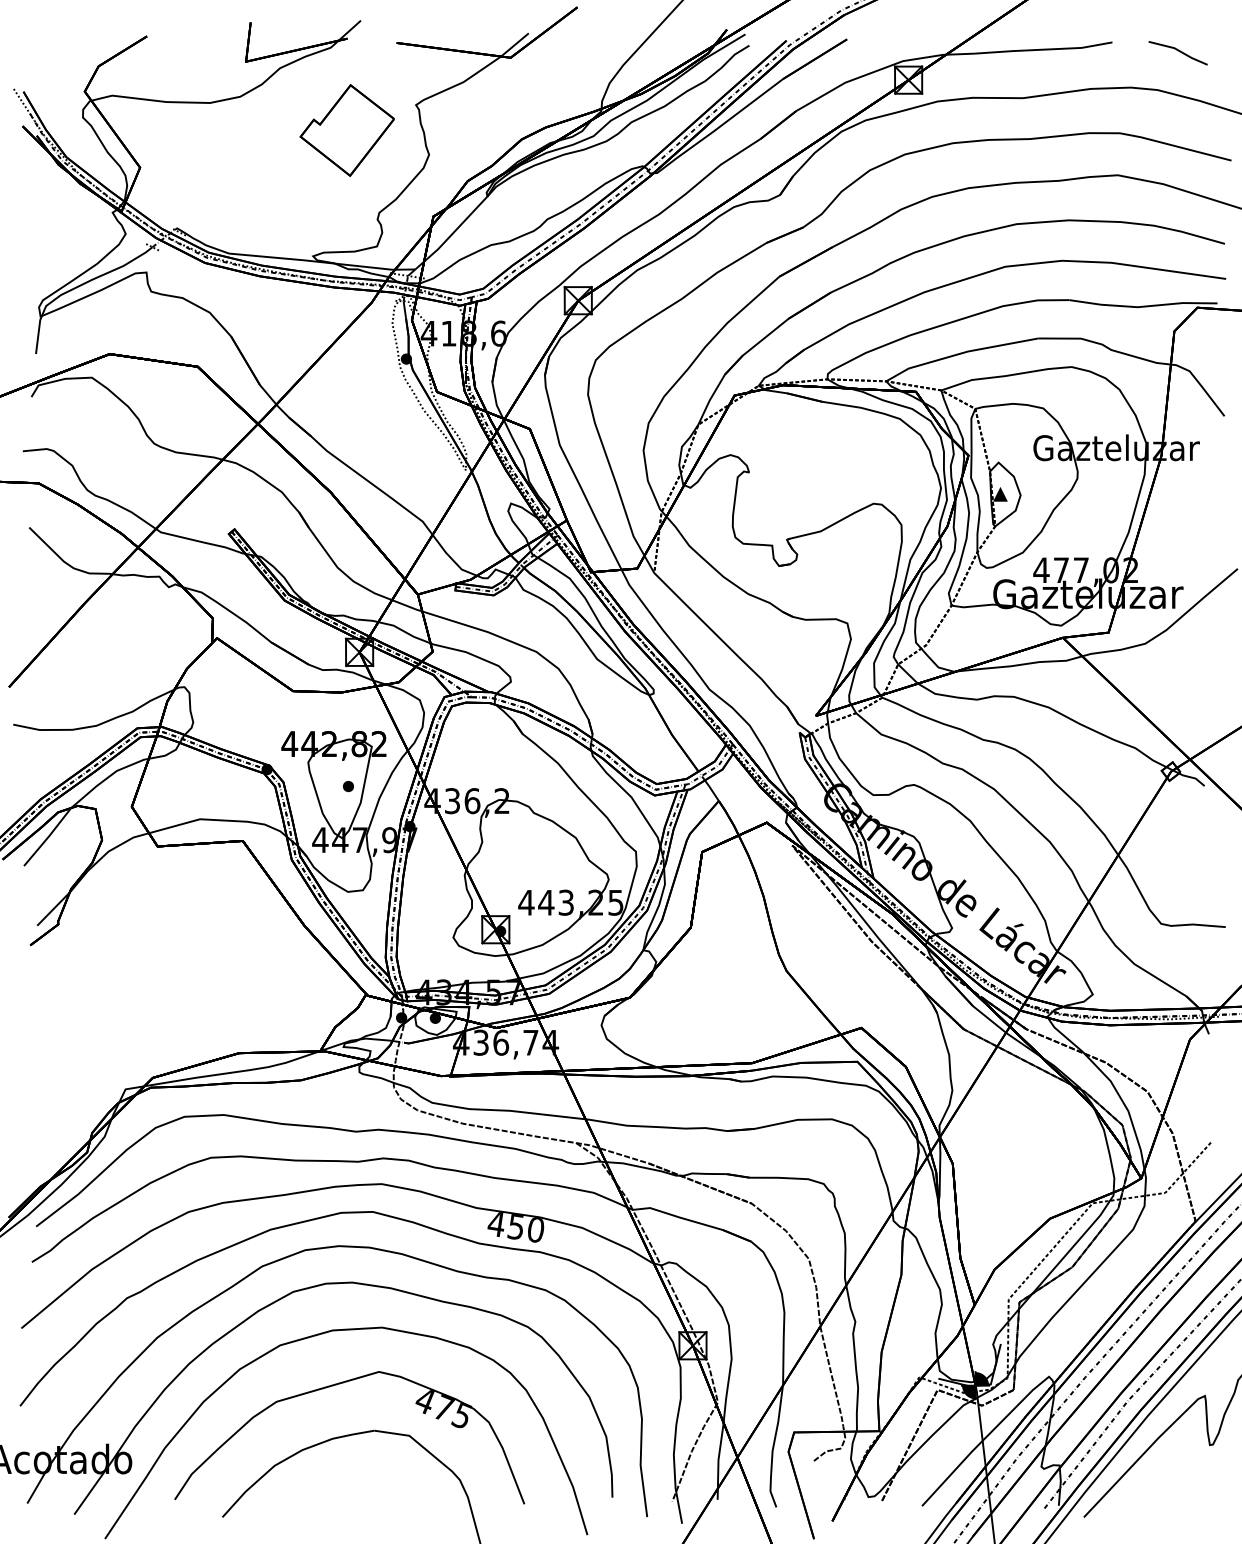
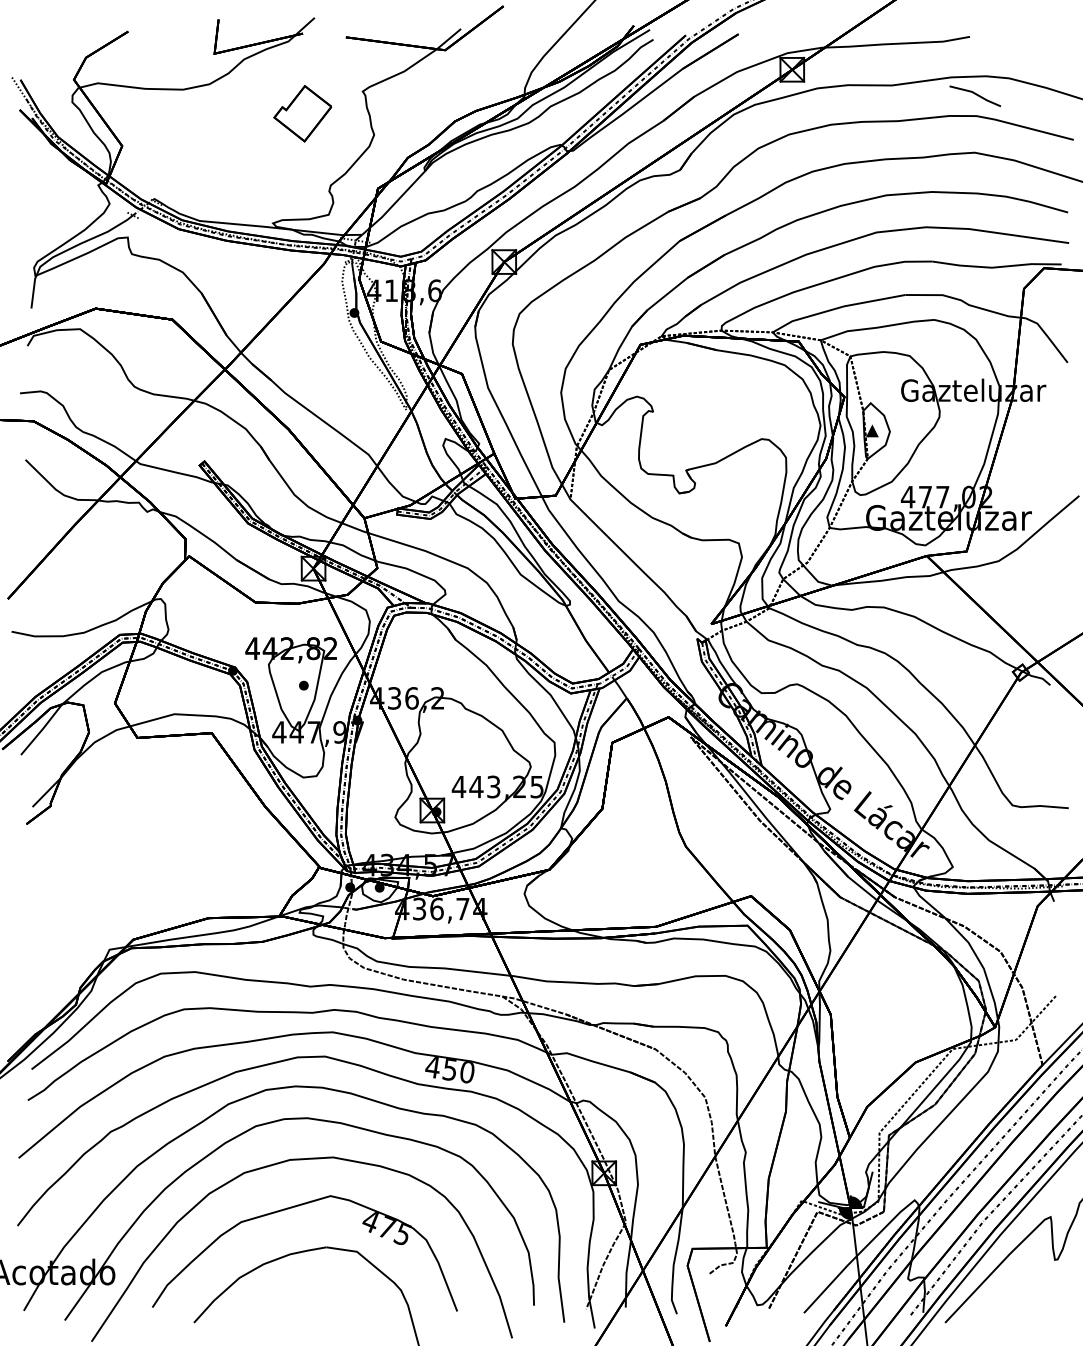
line: (1179, 52) -> (976, 95), moved
part: (346, 130) -> (302, 113), size x0.7

